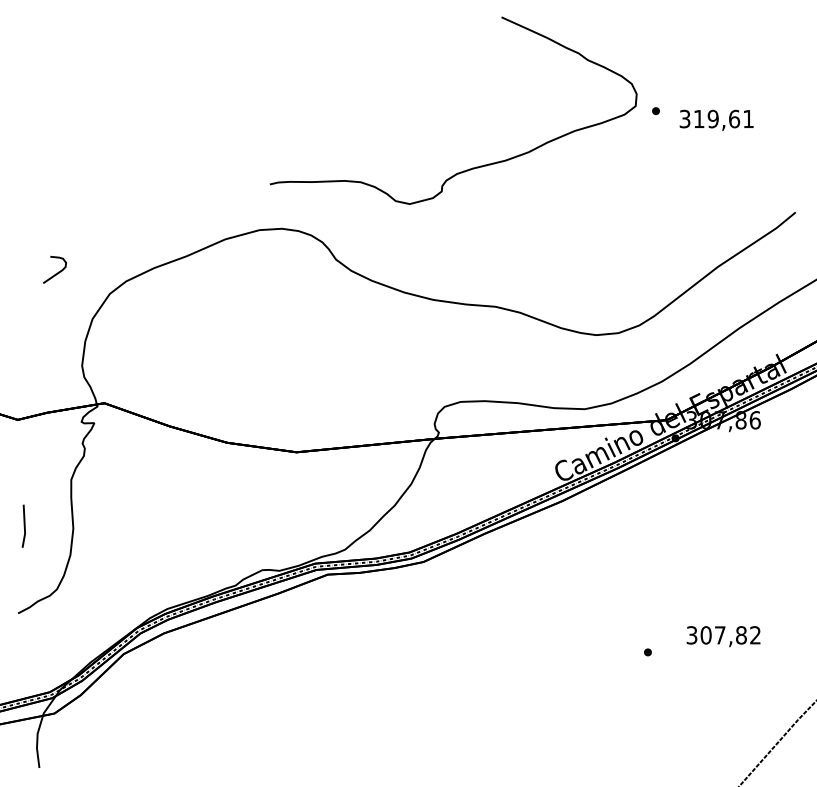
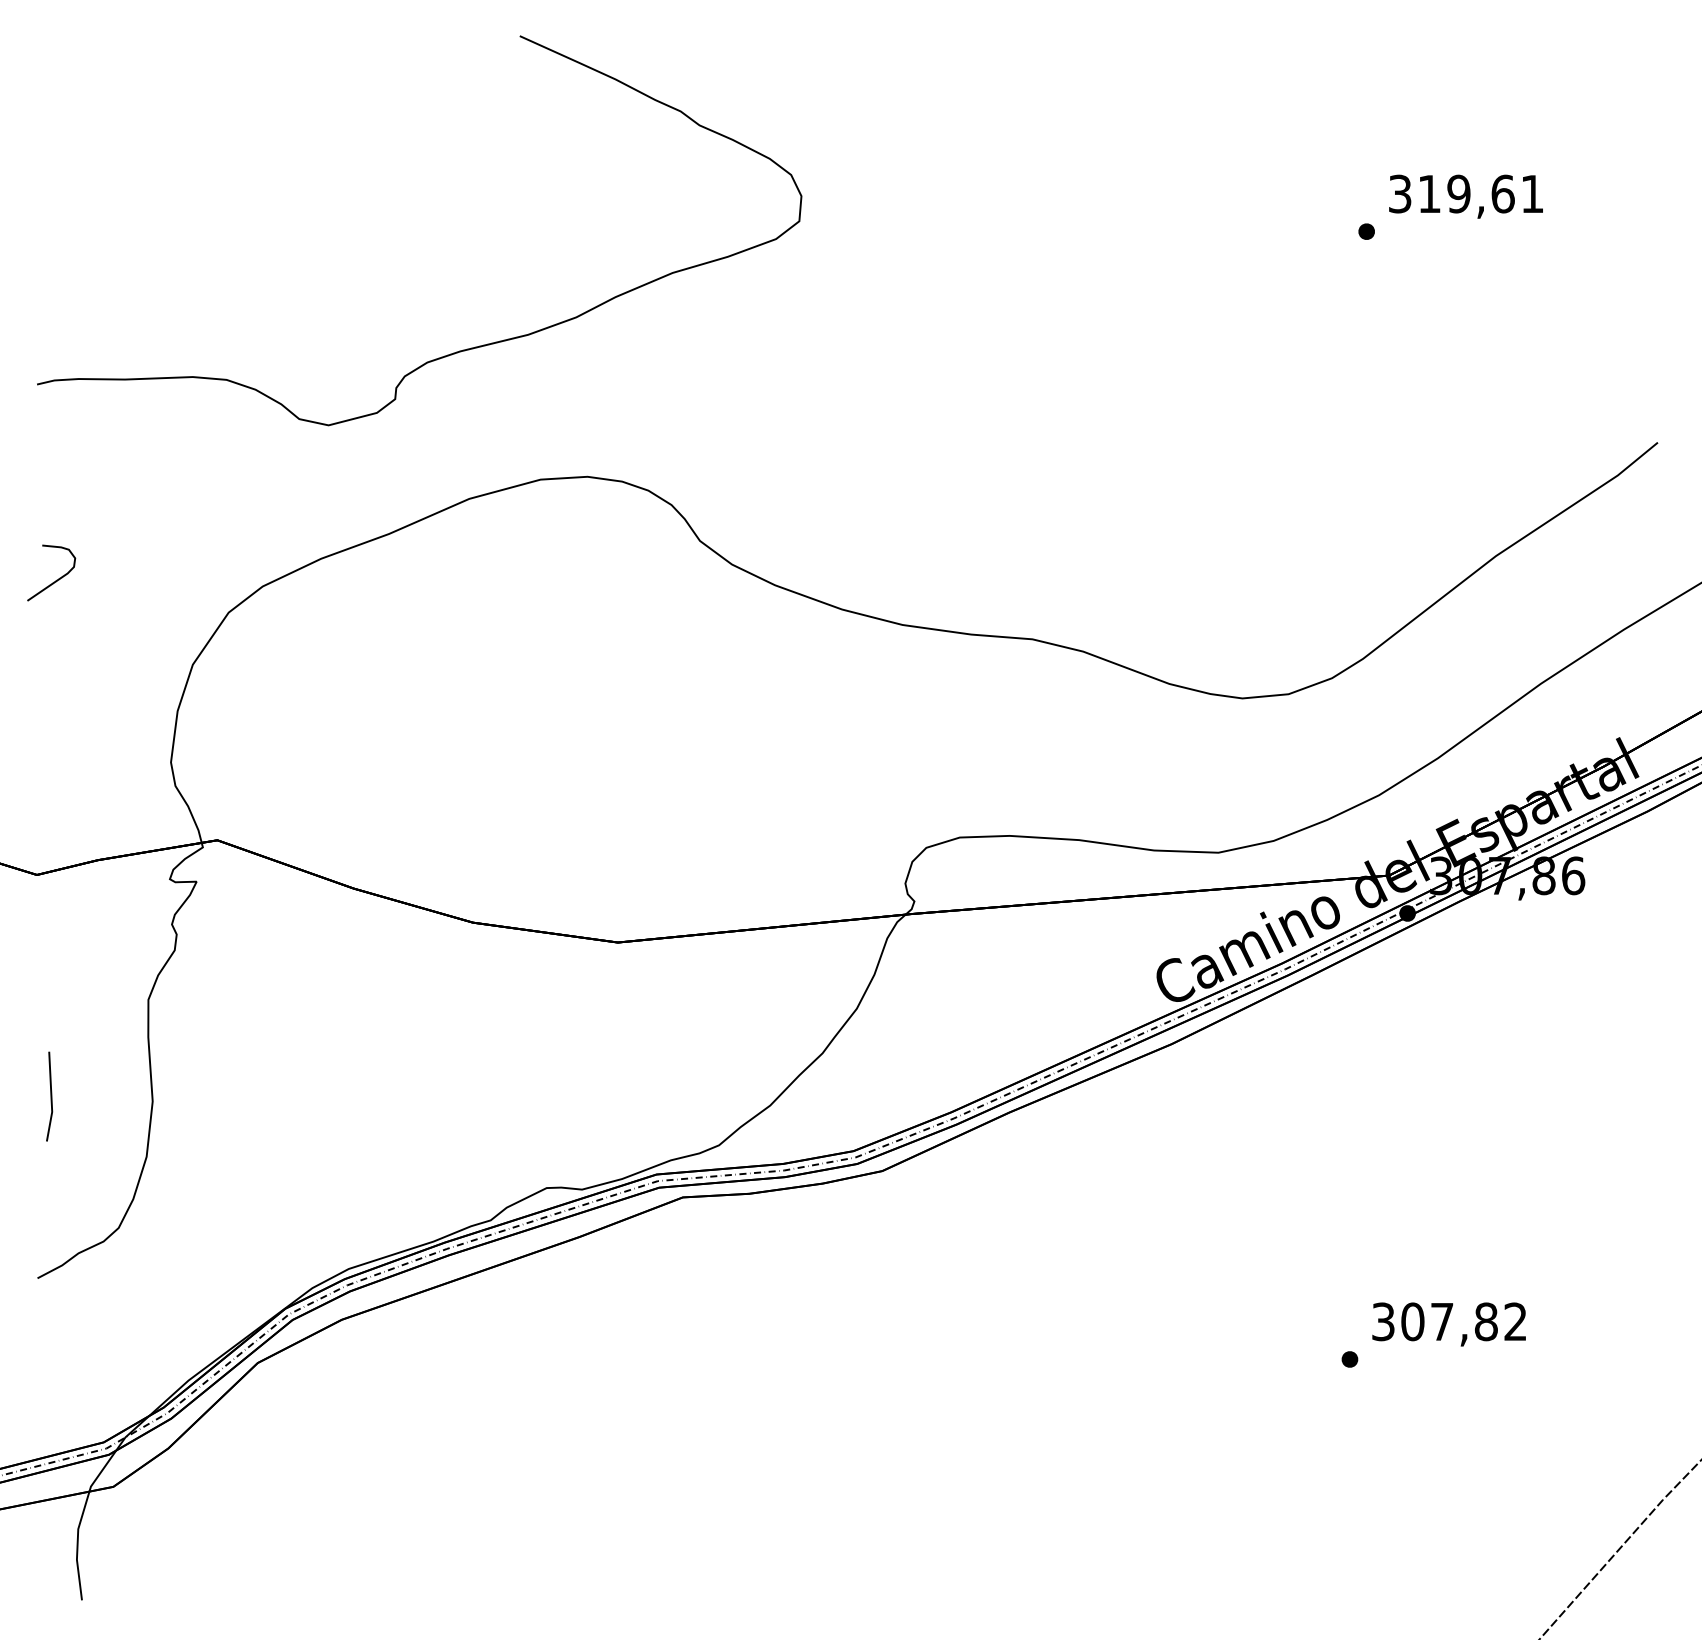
text: (716, 119) -> (1465, 194), moved
curve: (472, 167) -> (459, 349), moved
curve: (55, 273) -> (52, 580), moved
text: (723, 636) -> (1448, 1324), moved

